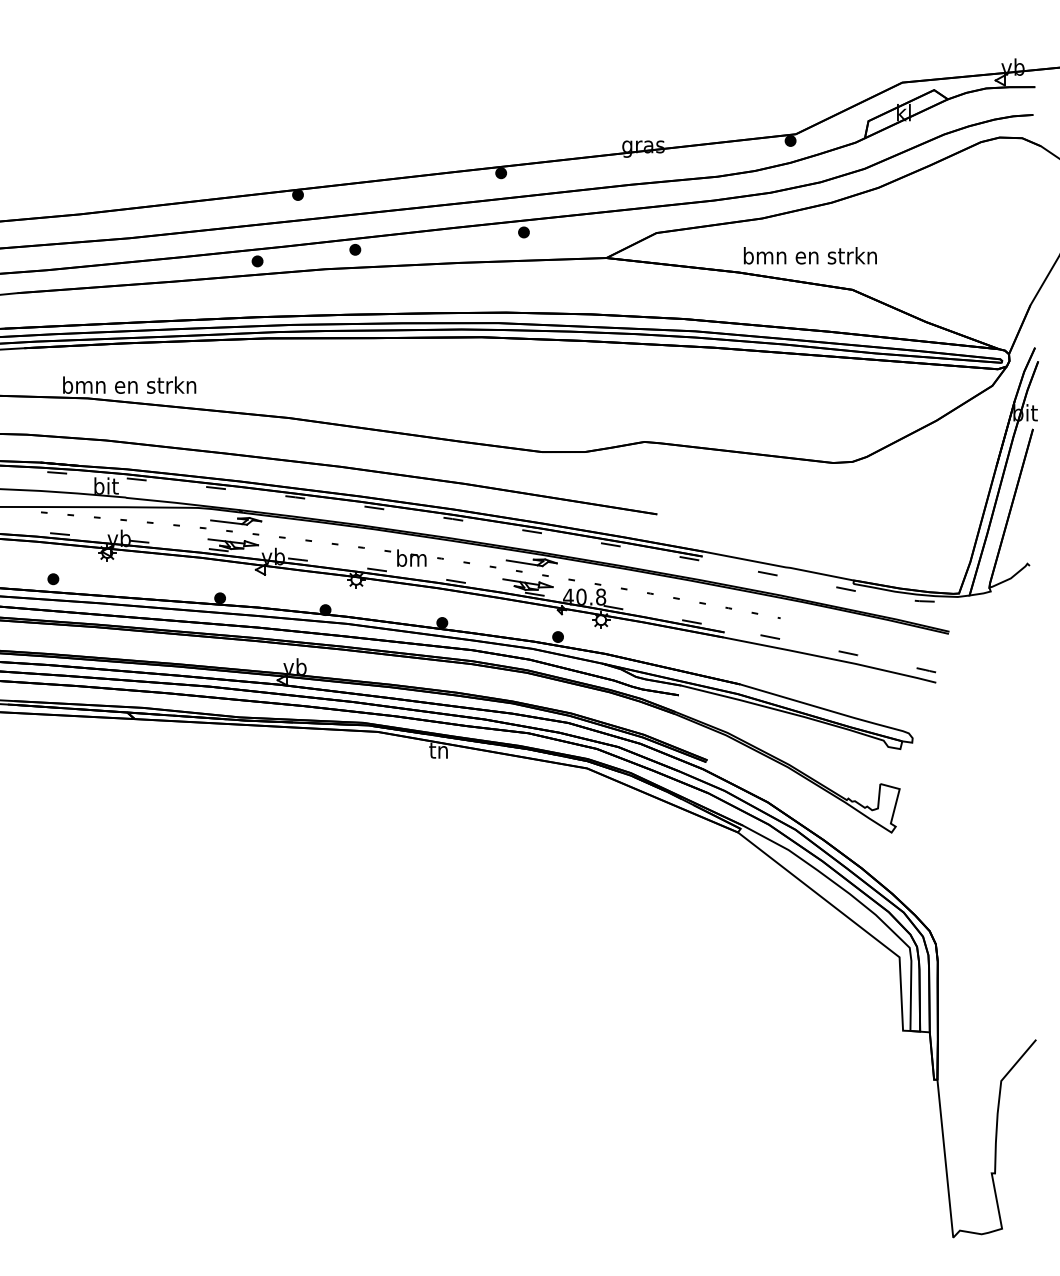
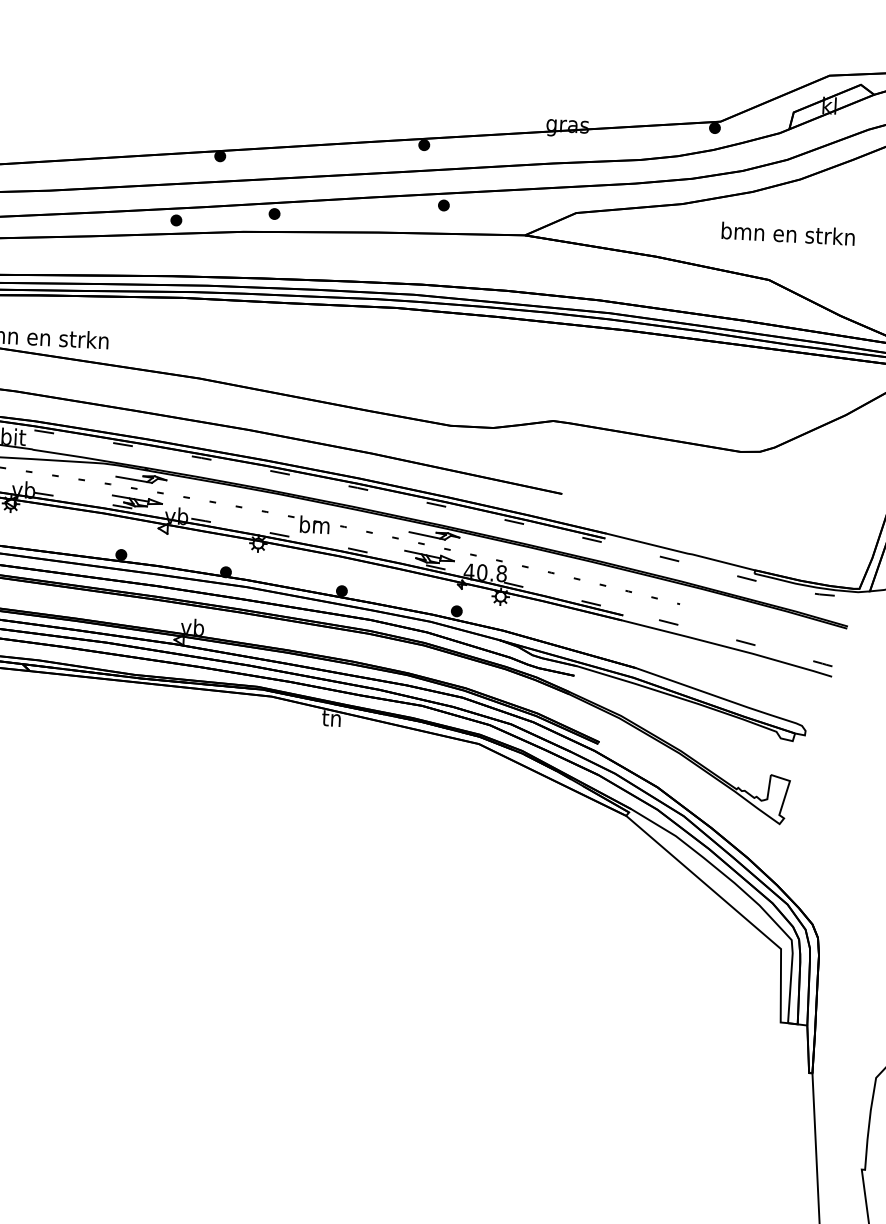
text: (810, 255) -> (788, 233), moved

